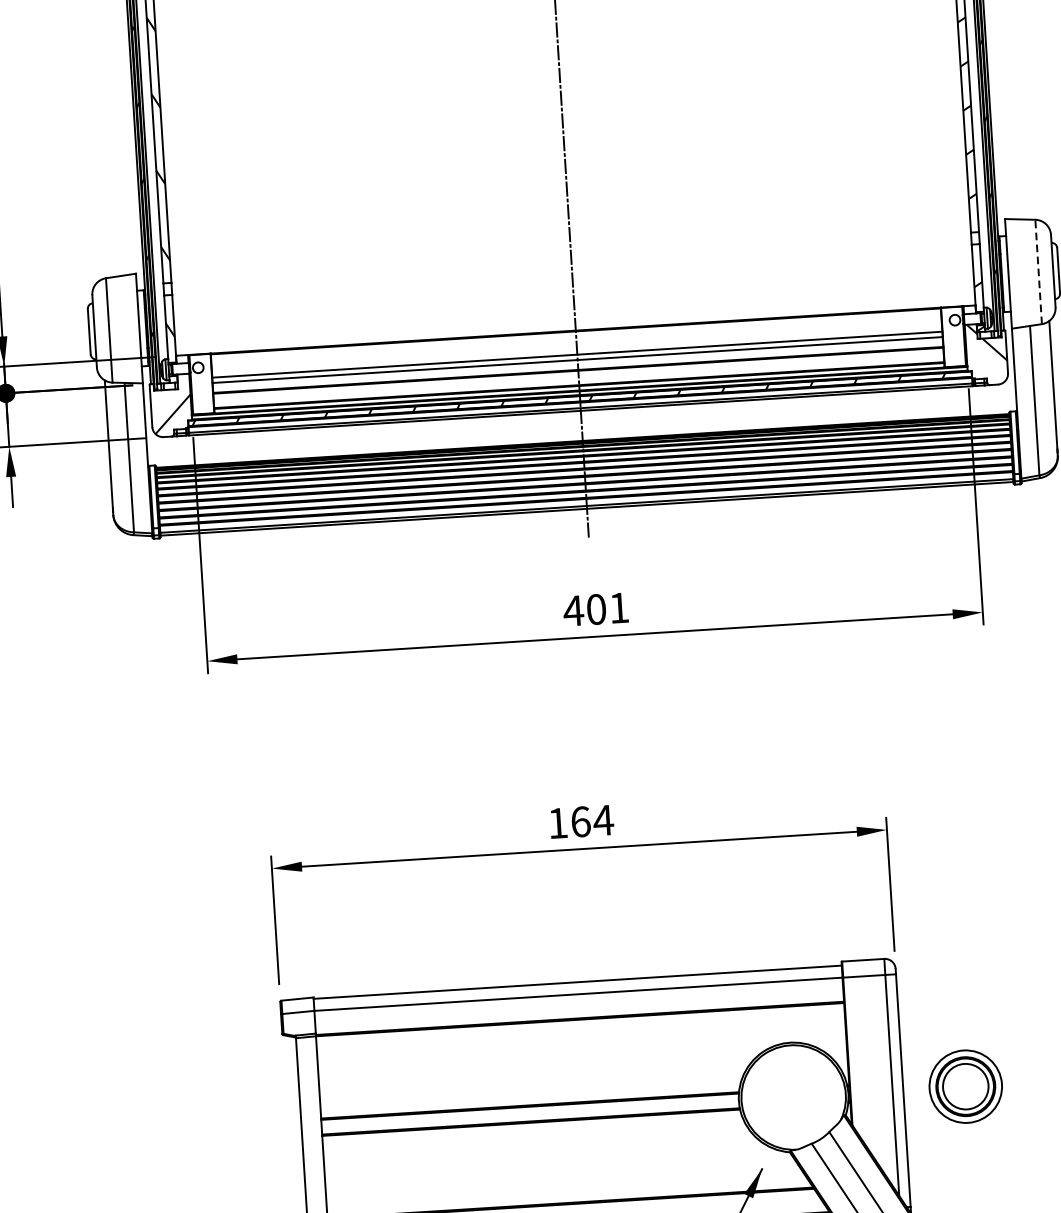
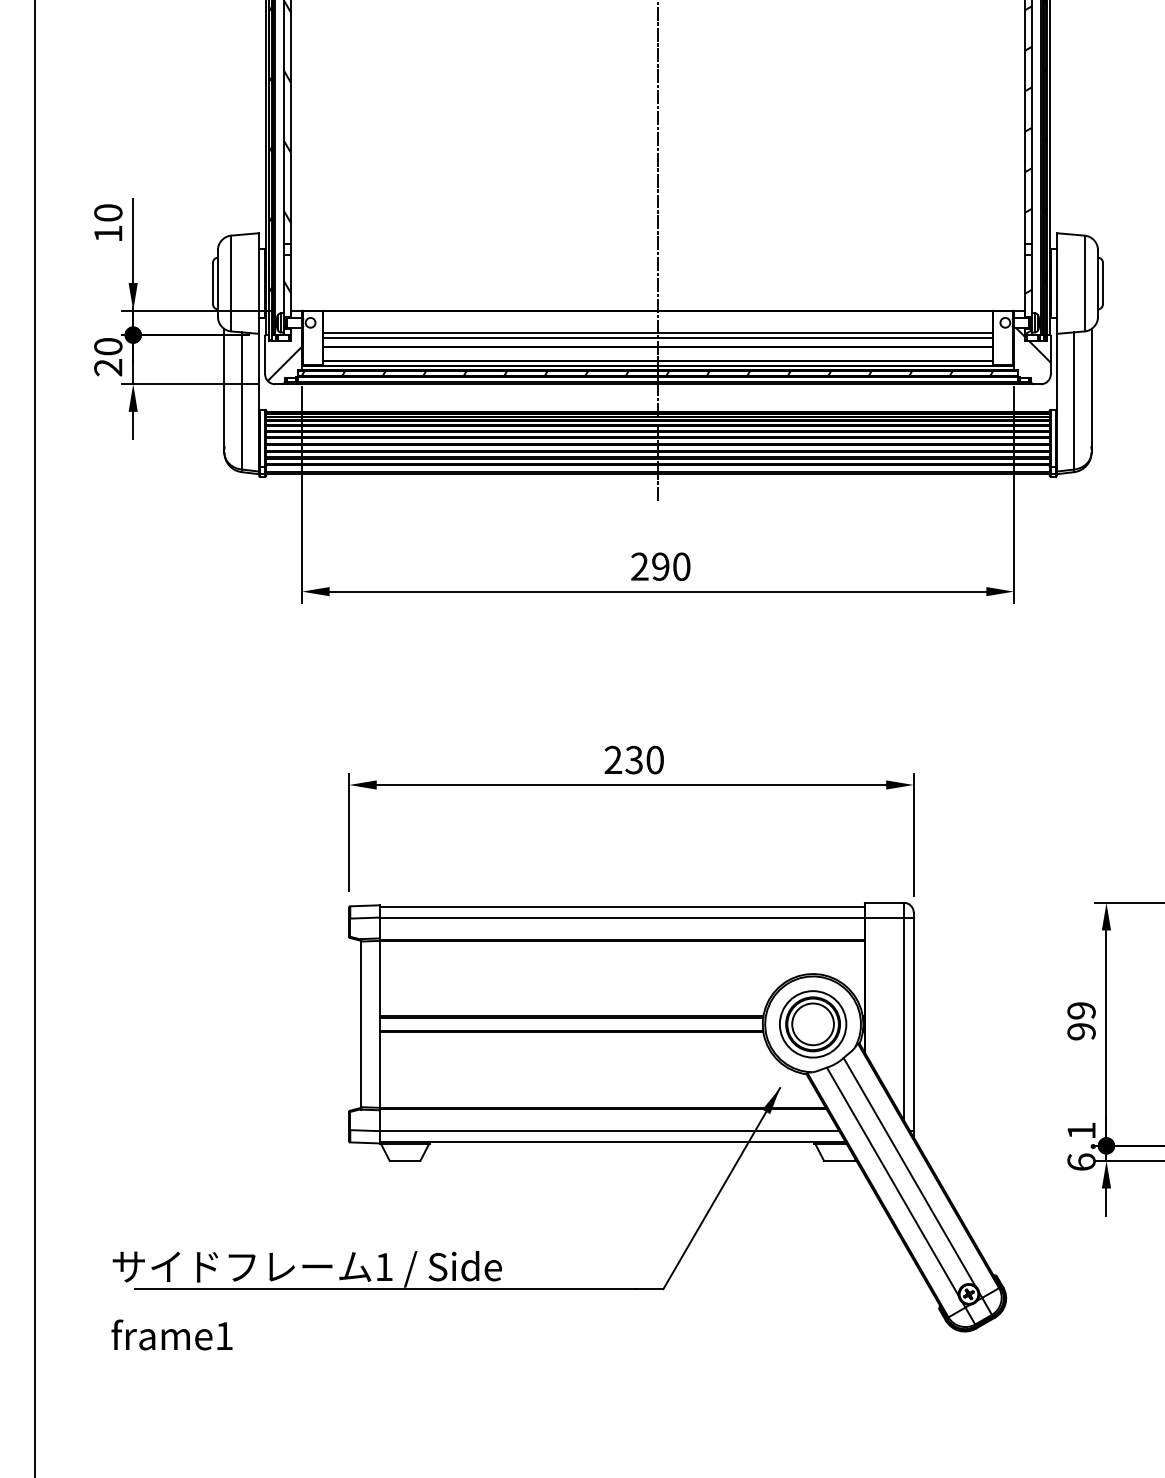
line: (1038, 271) -> (1084, 283), dashed -> solid
text: (596, 609) -> (660, 566), 401 -> 290
text: (581, 821) -> (634, 759), 164 -> 230
part: (966, 1086) -> (813, 1024), moved

